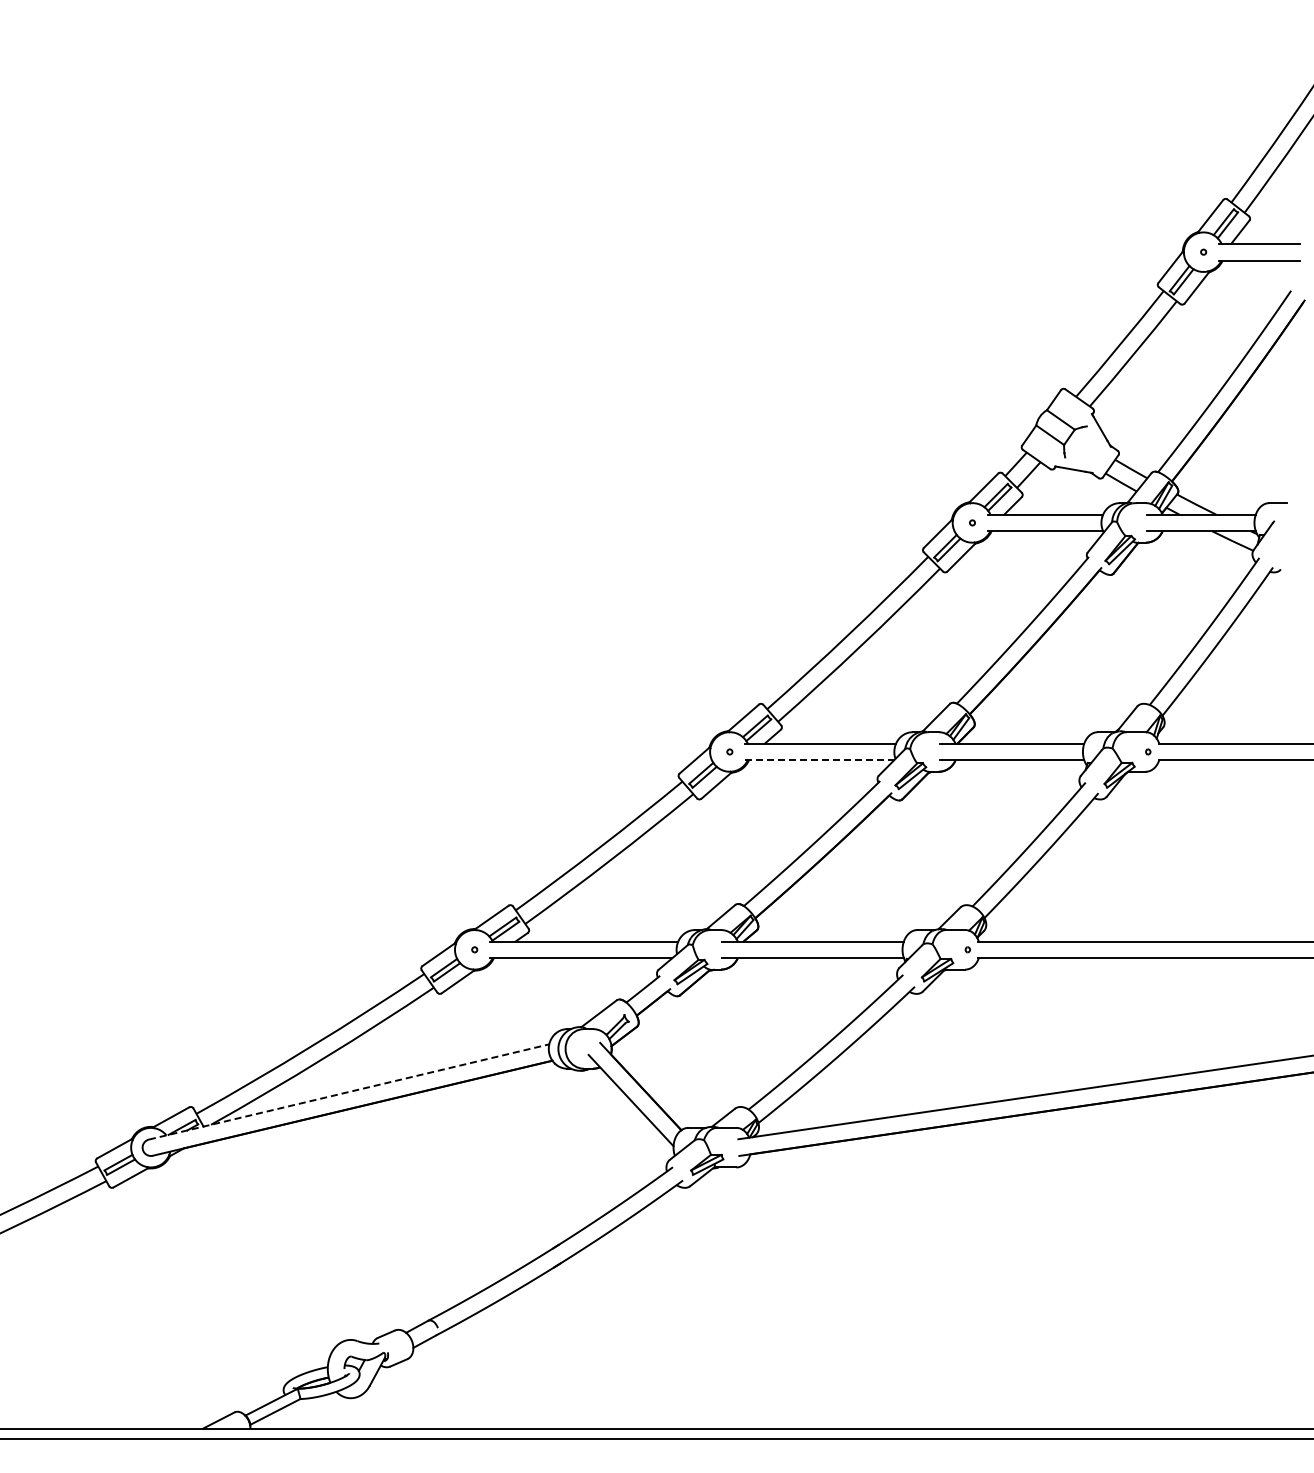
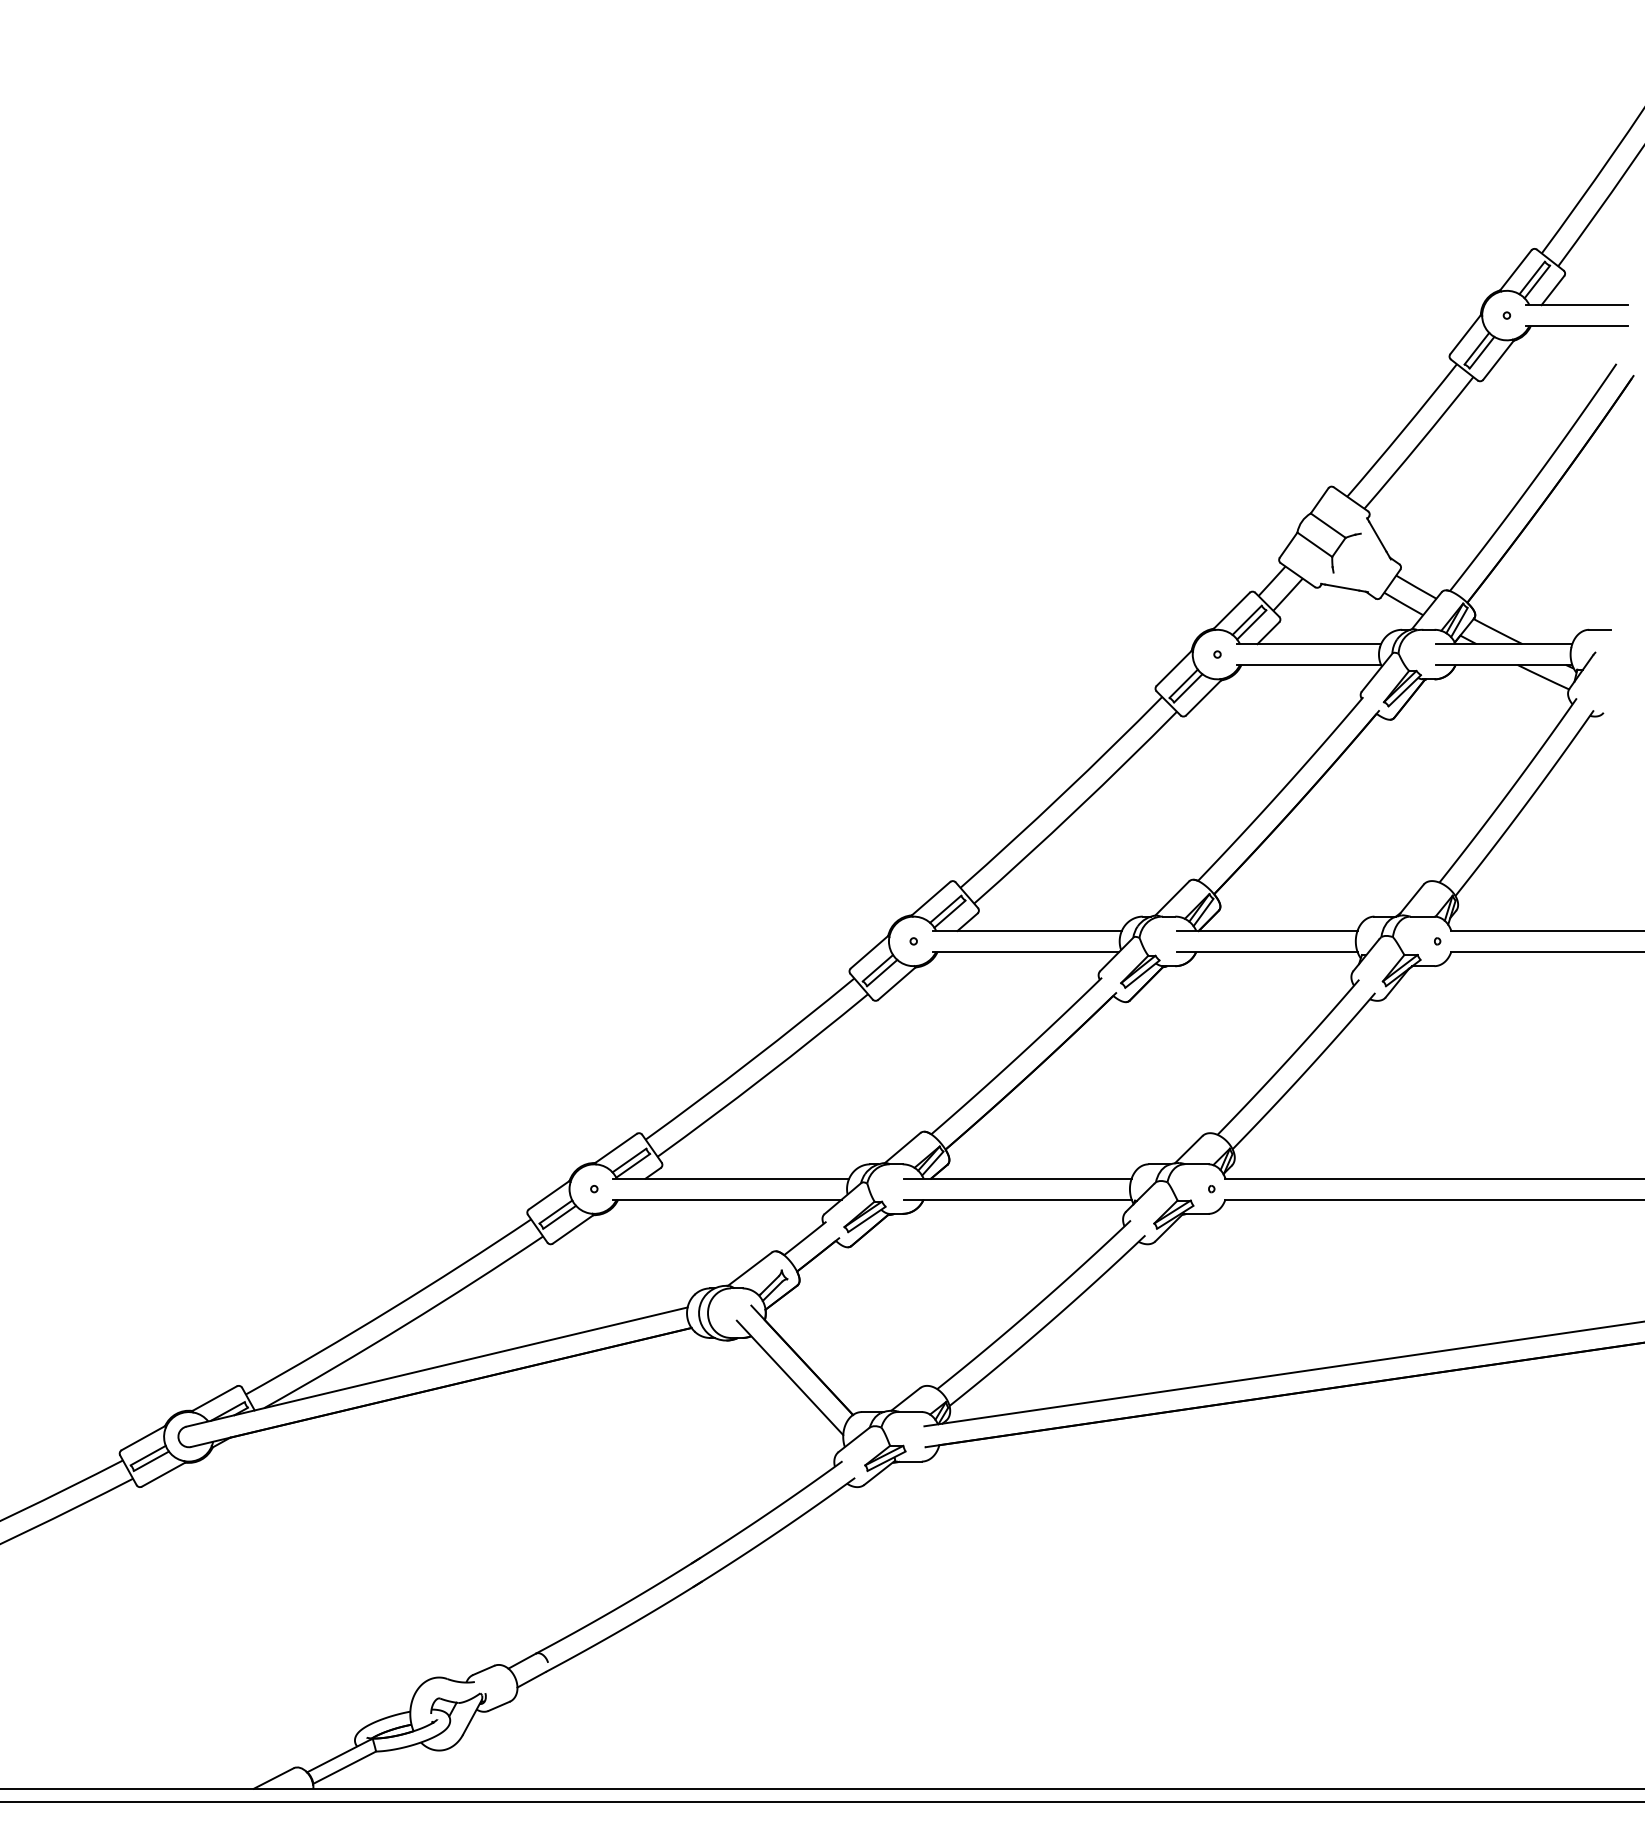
line: (820, 760) -> (1027, 952), dashed -> solid
line: (349, 1091) -> (437, 1366), dashed -> solid

